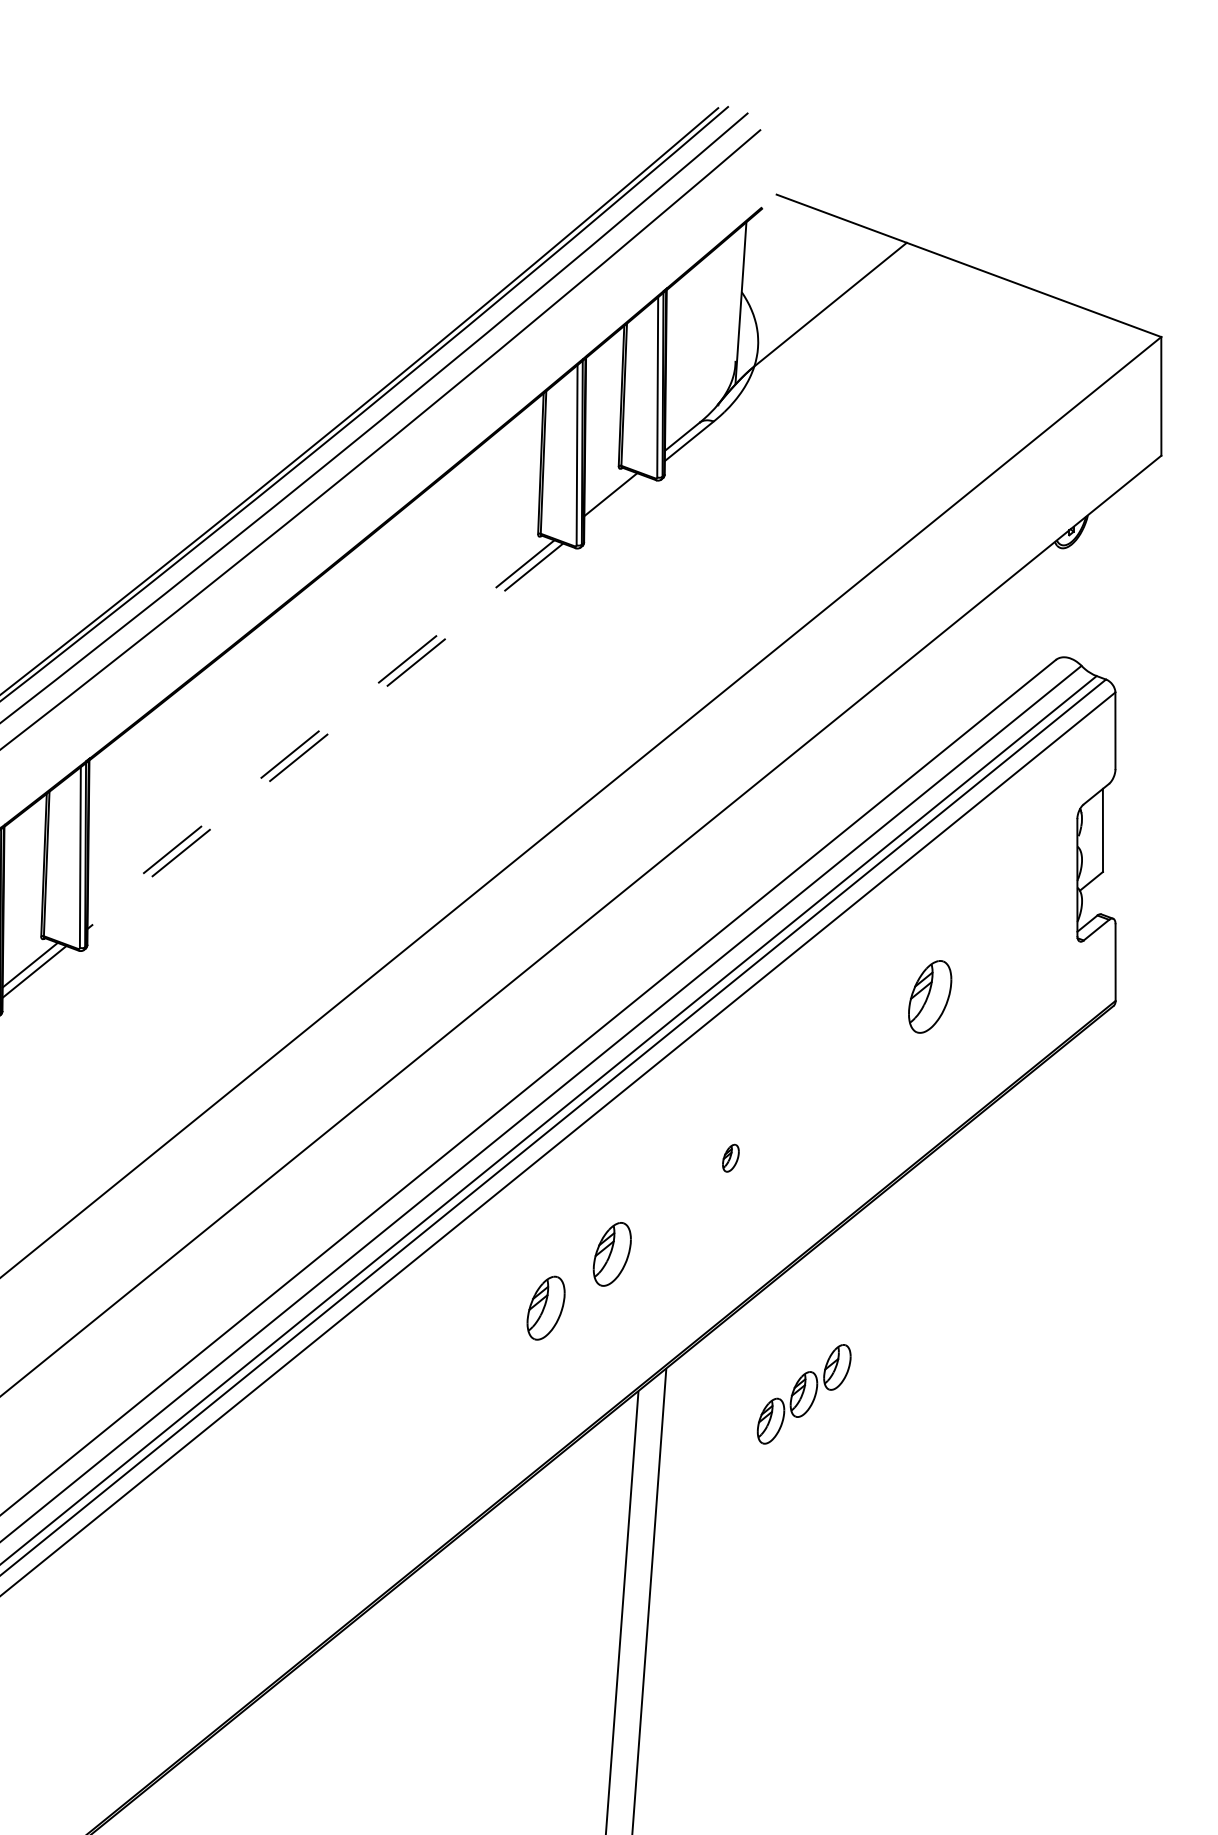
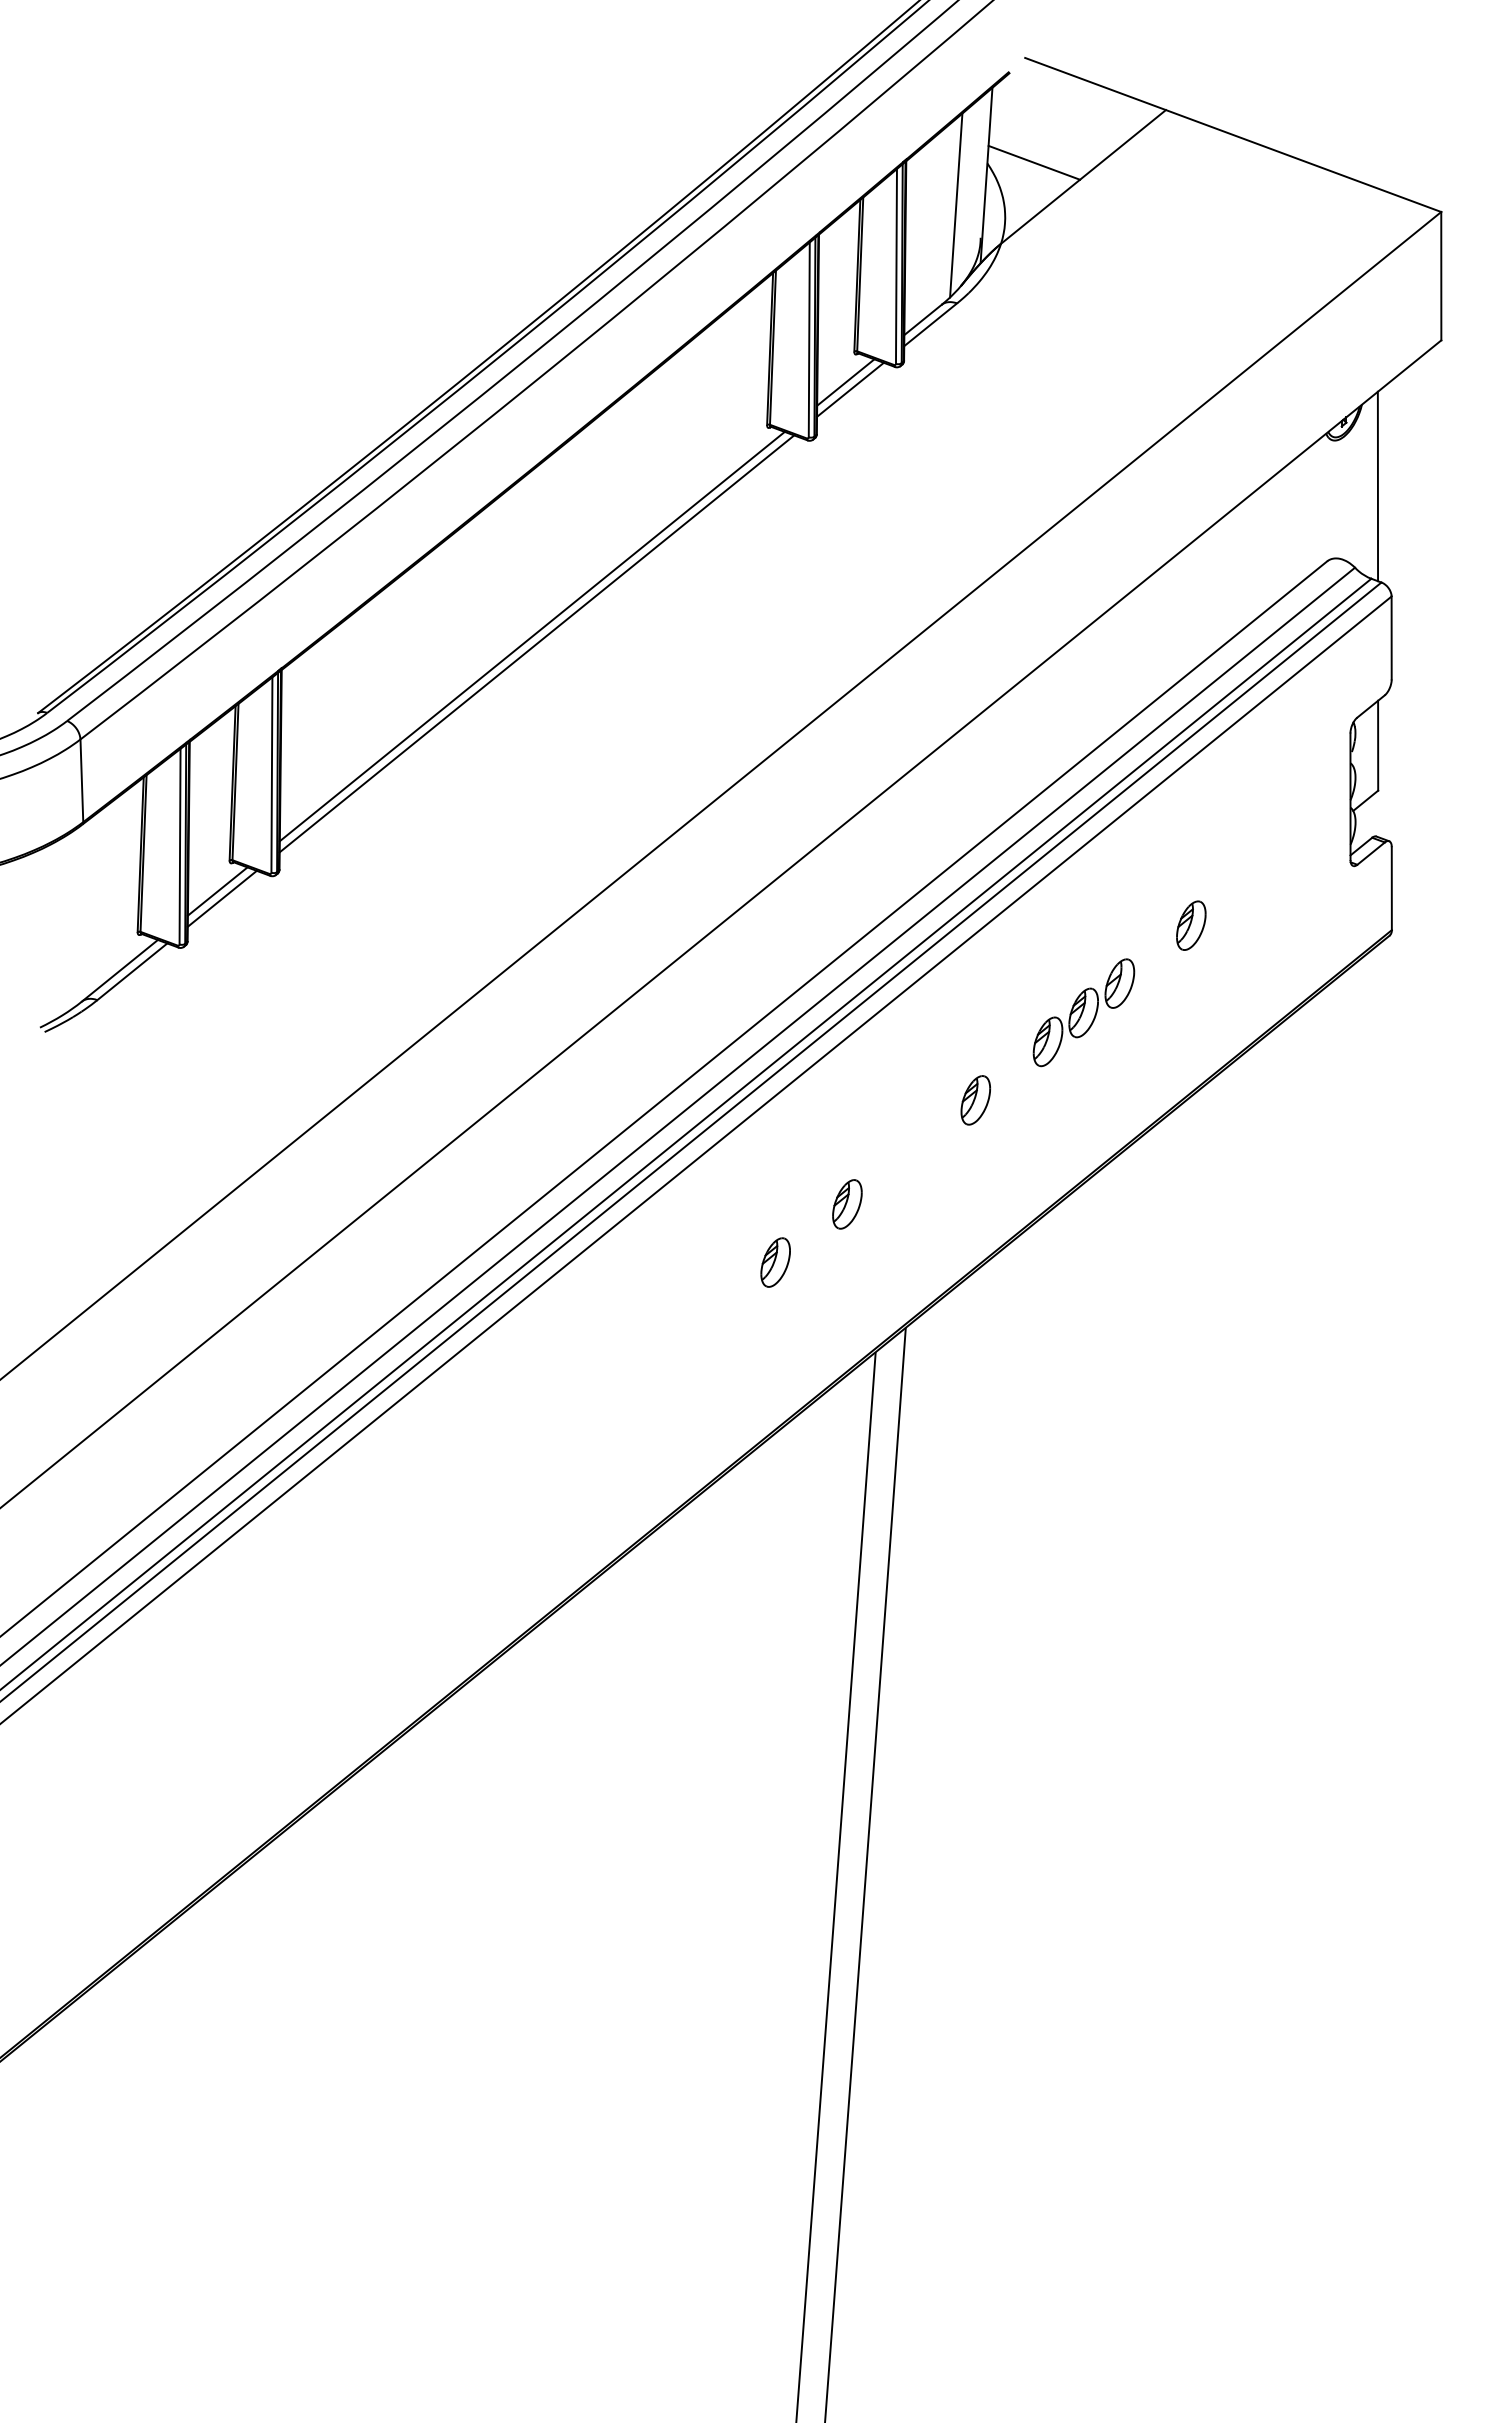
line: (785, 291) -> (1034, 162), added
line: (713, 331) -> (956, 205), added
line: (615, 501) -> (850, 389), added
line: (1102, 590) -> (1377, 486), added
line: (321, 729) -> (532, 636), dashed -> solid
line: (324, 736) -> (536, 644), dashed -> solid
part: (930, 996) -> (1191, 925), size x0.62
part: (730, 1158) -> (975, 1100), size x1.67
part: (612, 1254) -> (847, 1204), size x0.71
part: (545, 1308) -> (775, 1262), size x0.71
part: (803, 1394) -> (1083, 1012), moved

